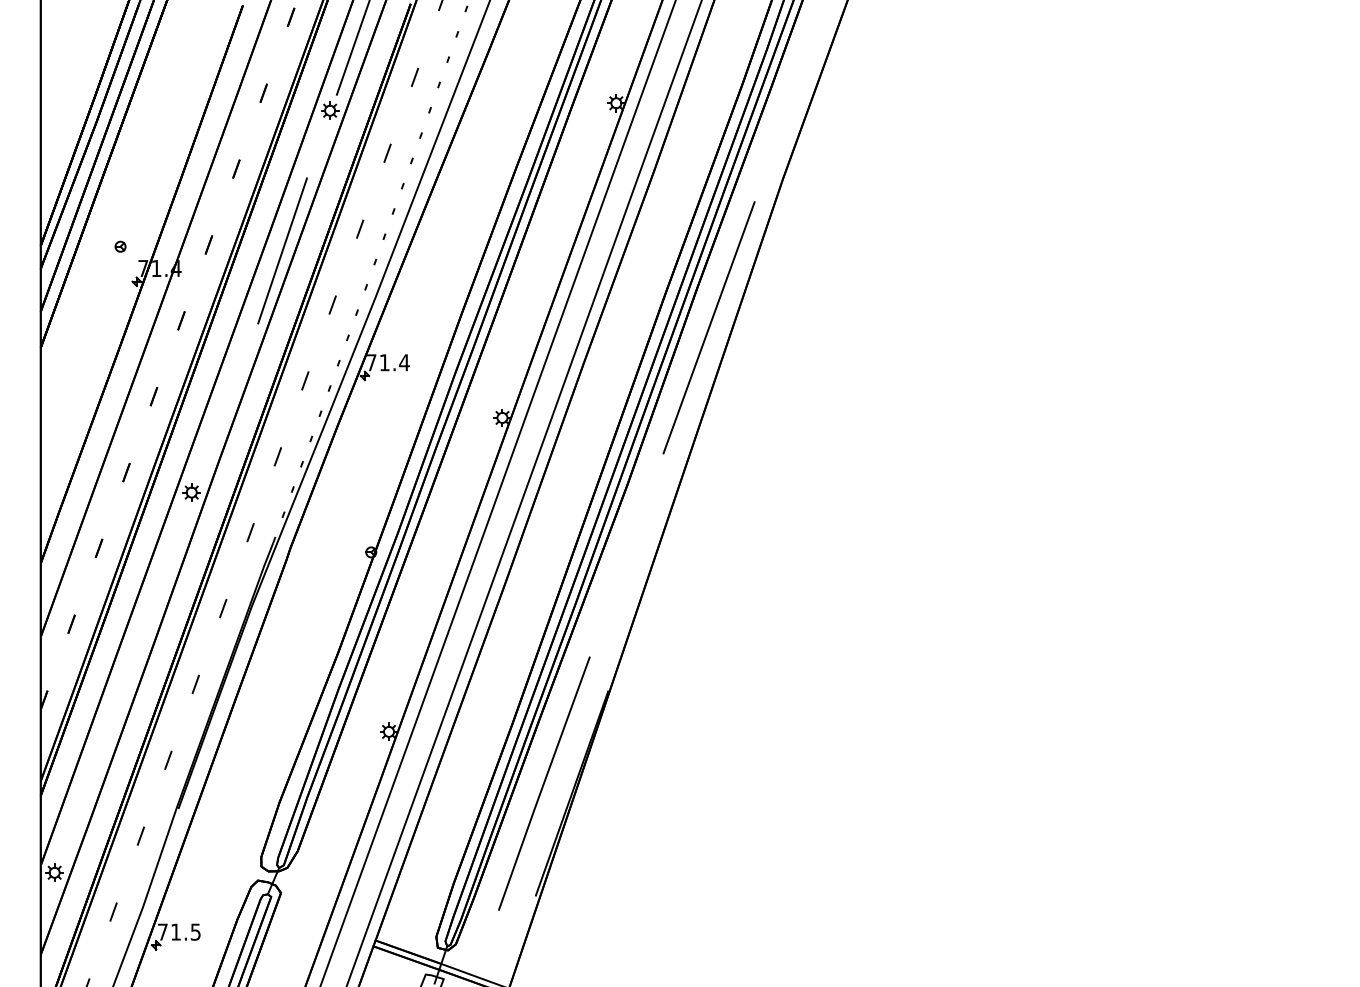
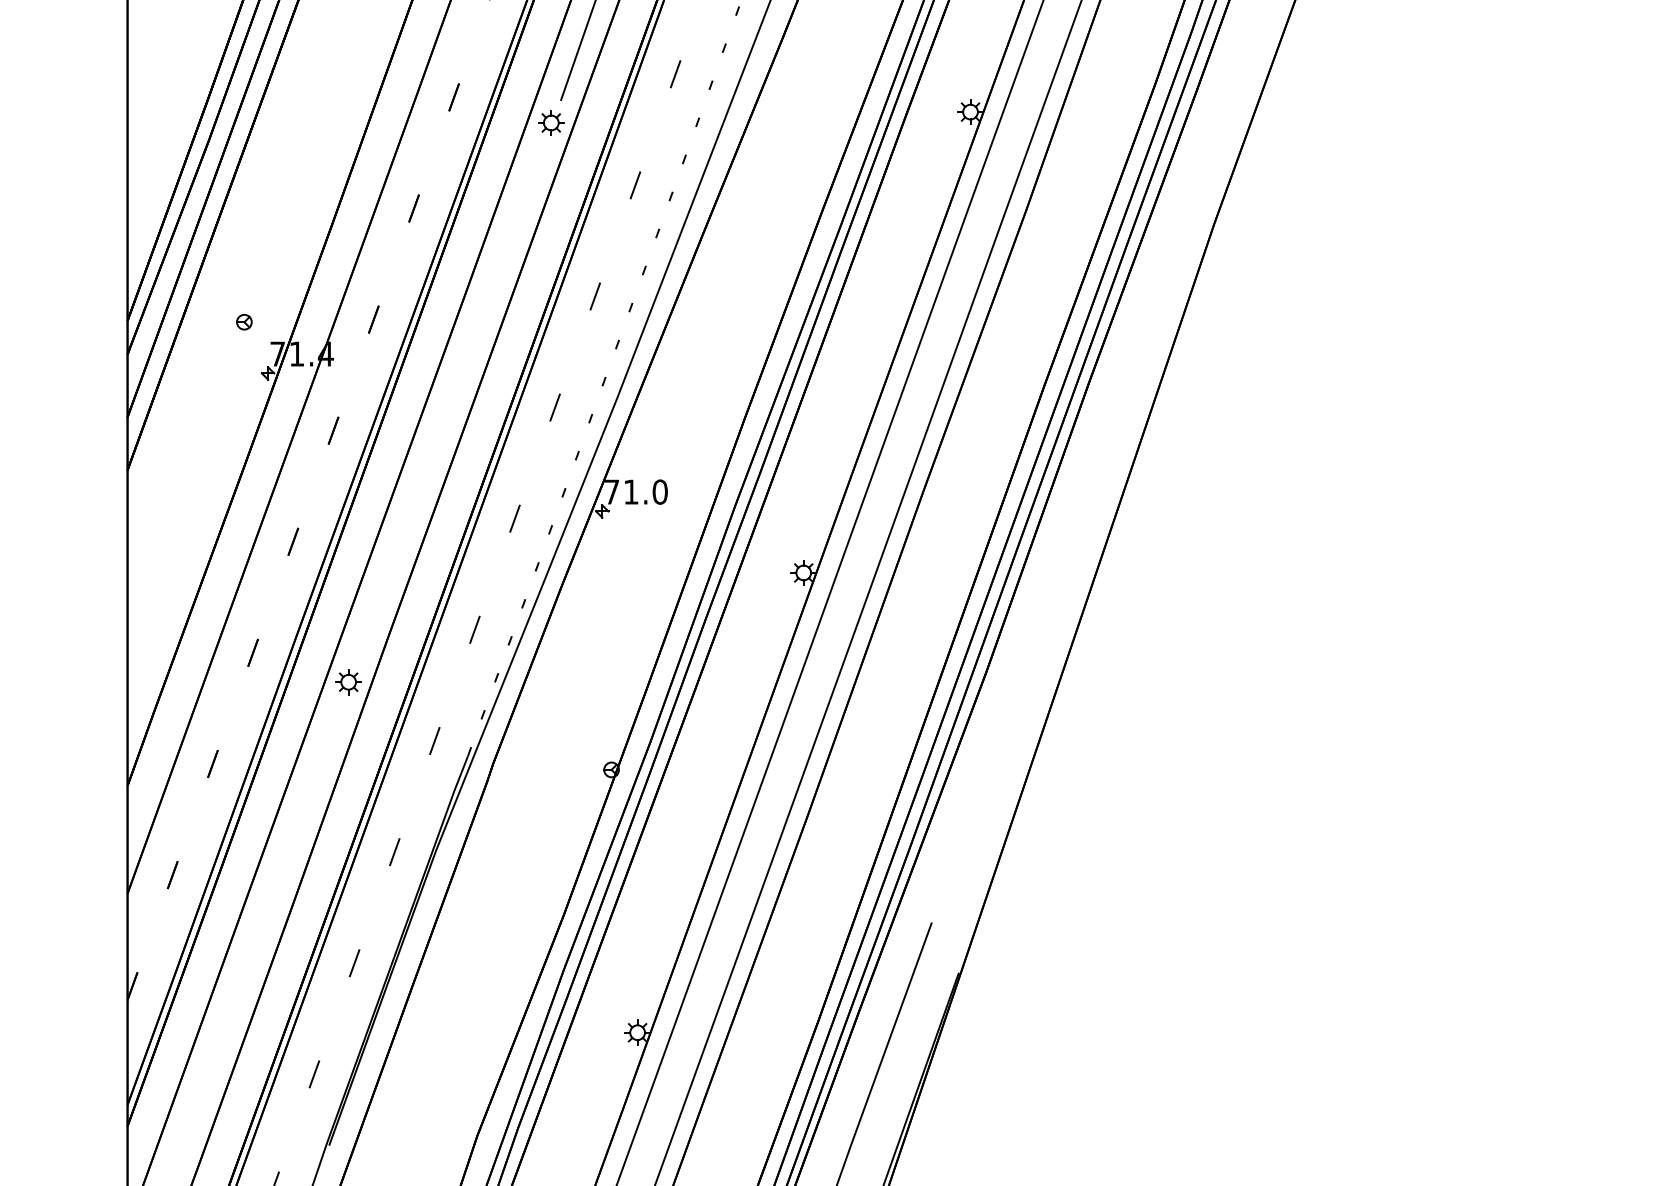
line: (282, 250) -> (481, 327), removed
line: (708, 327) -> (1105, 440), removed
text: (404, 362) -> (660, 491), 71.4 -> 71.0

